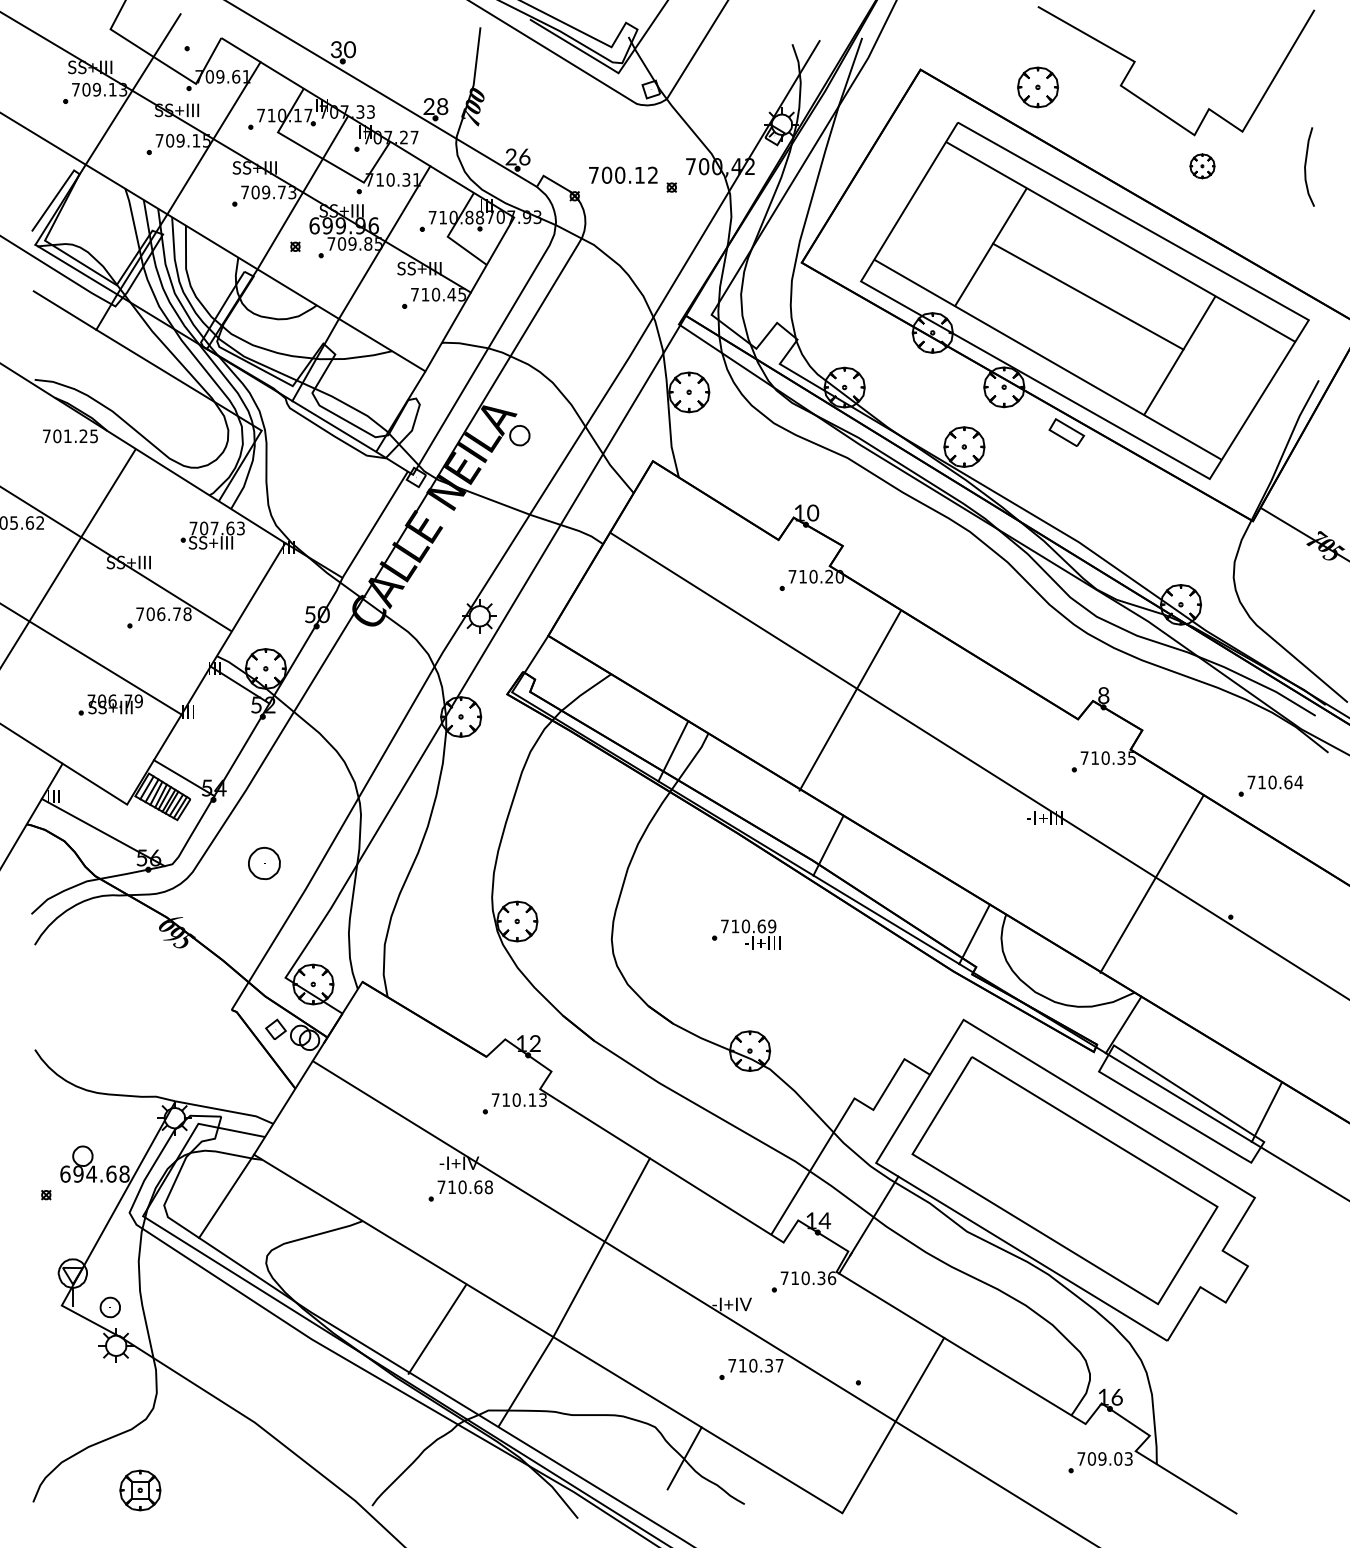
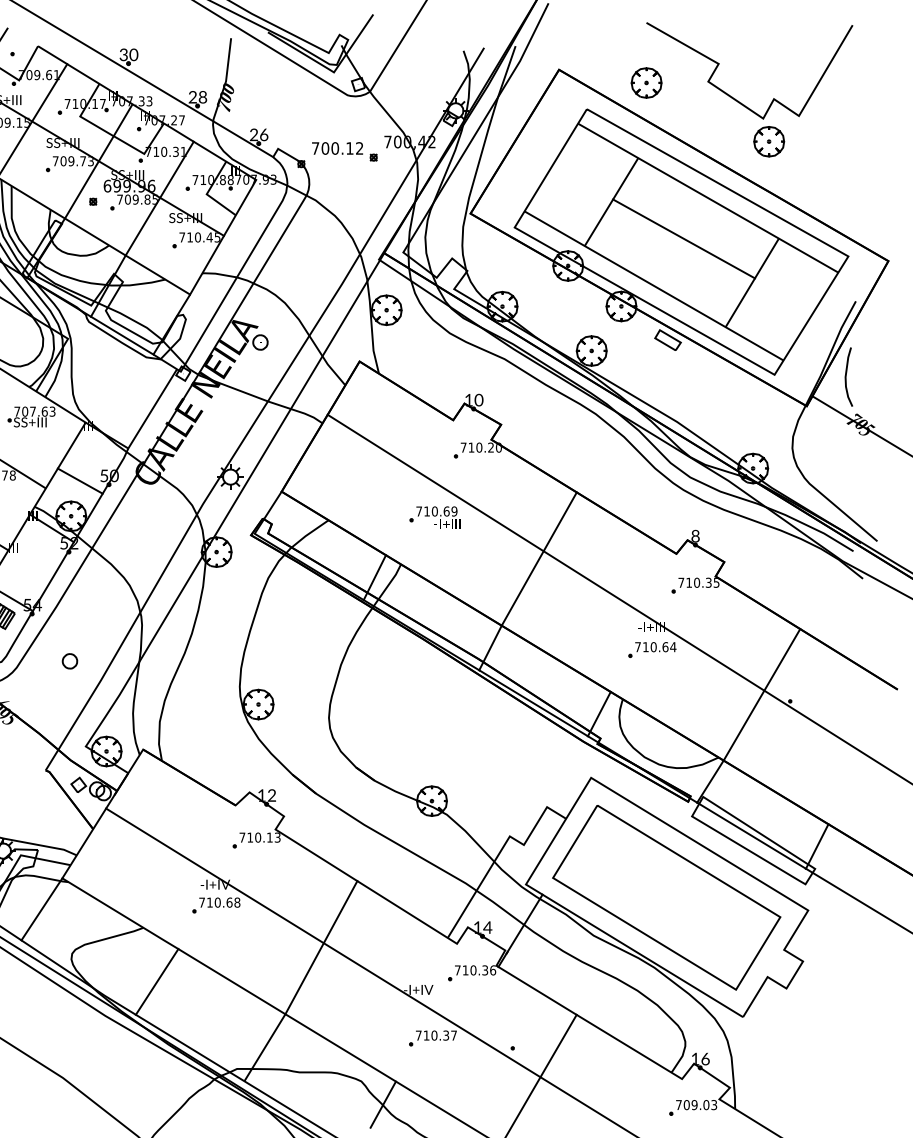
curve: (1306, 165) -> (846, 375), moved
part: (1202, 166) -> (769, 141), size x1.67
line: (278, 621) -> (80, 480), added
line: (849, 700) -> (538, 558), moved
part: (1270, 785) -> (652, 649), moved
part: (263, 863) -> (69, 661), size x0.62
line: (1151, 884) -> (761, 694), moved
part: (746, 934) -> (435, 517), moved
line: (436, 1329) -> (156, 981), moved

